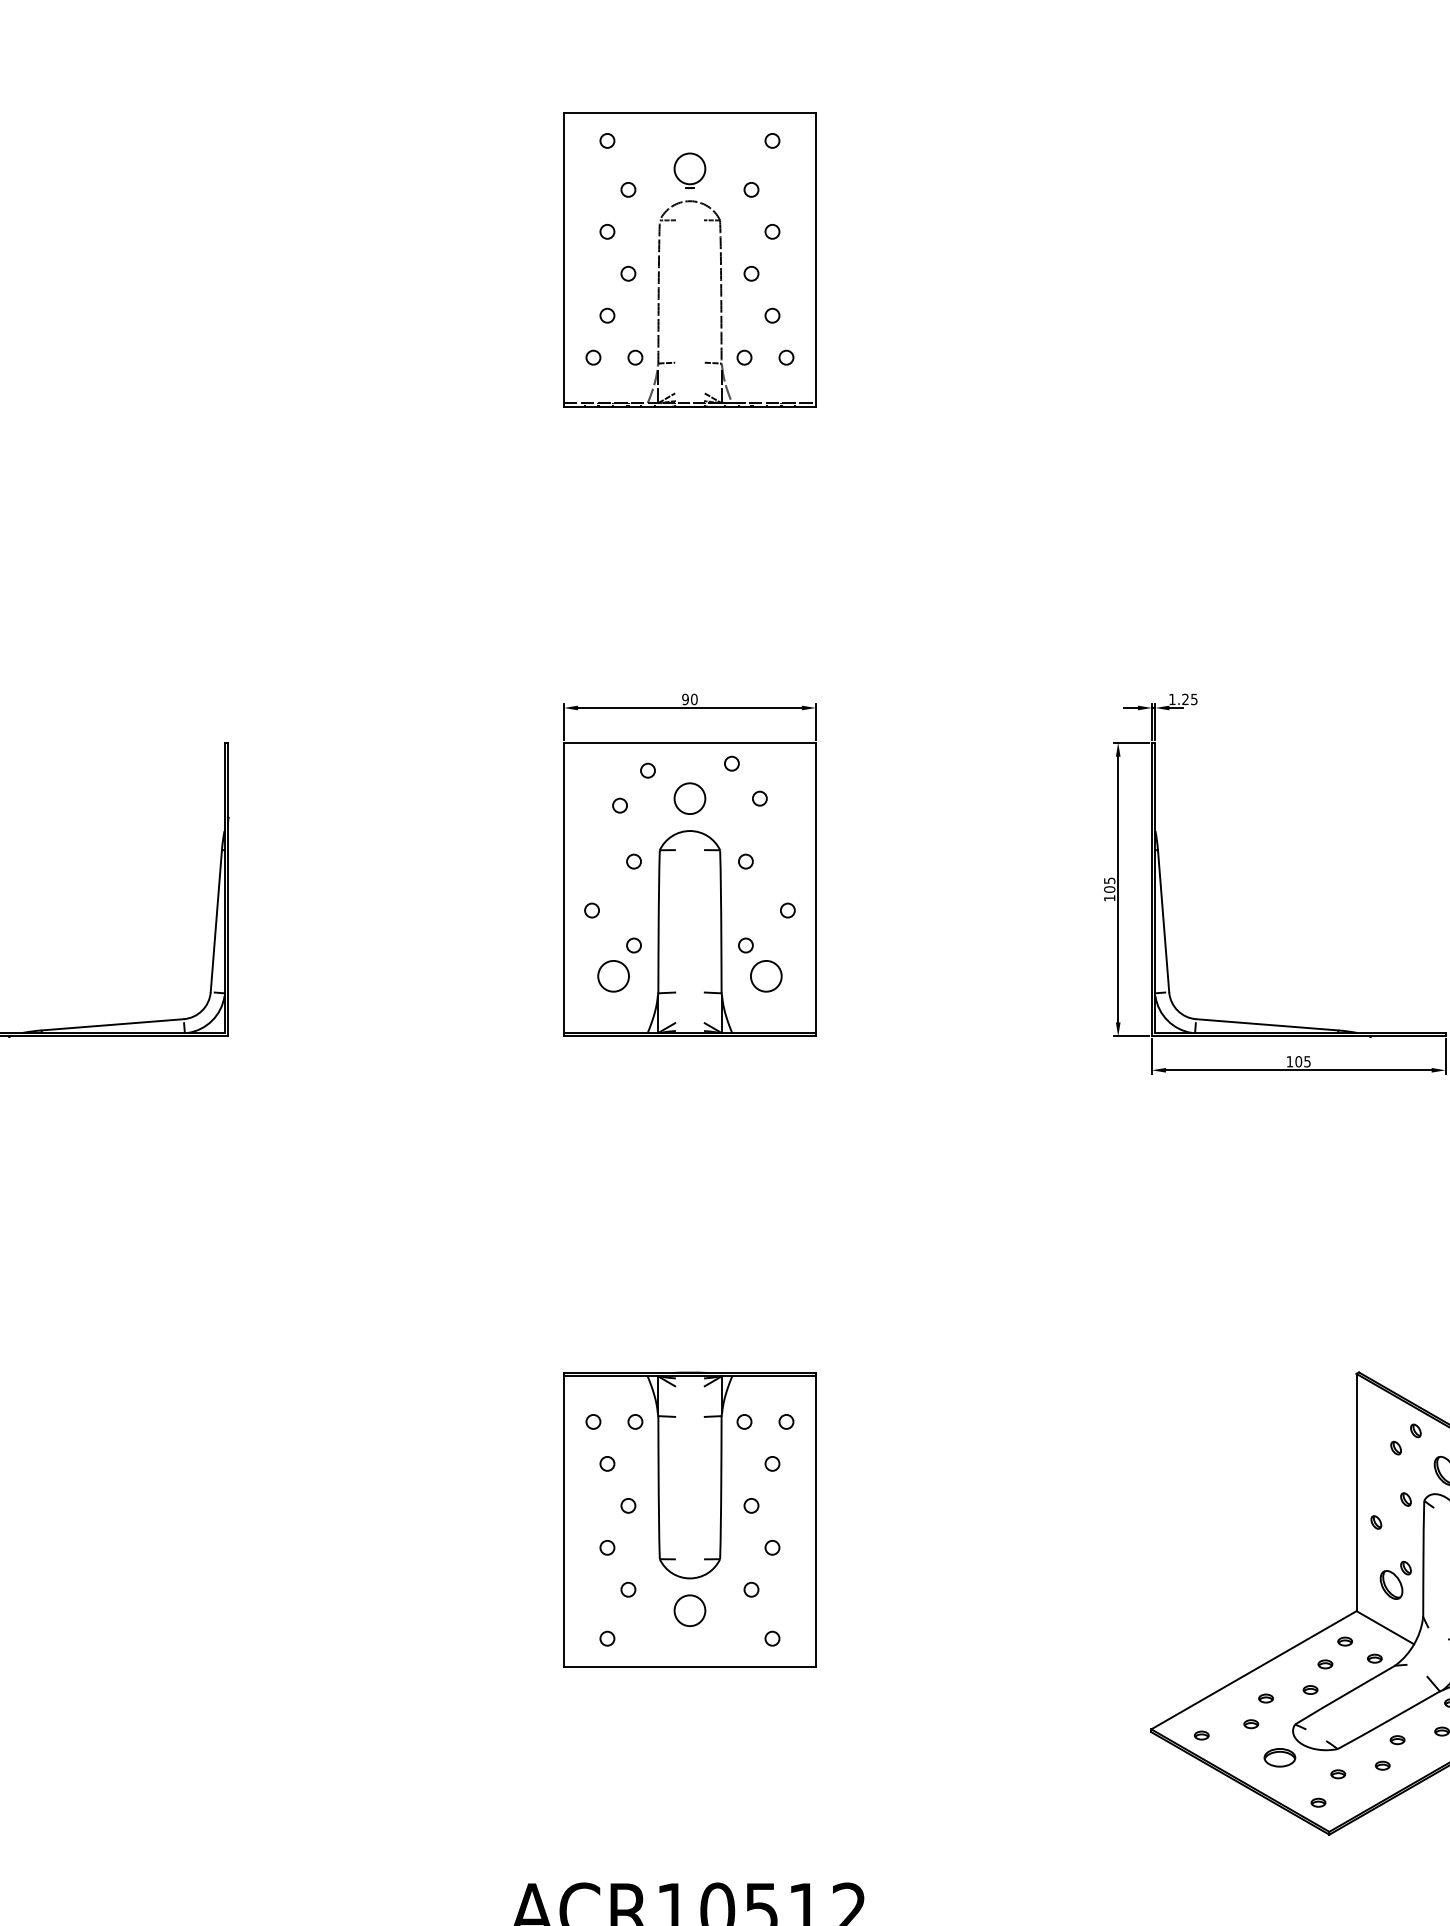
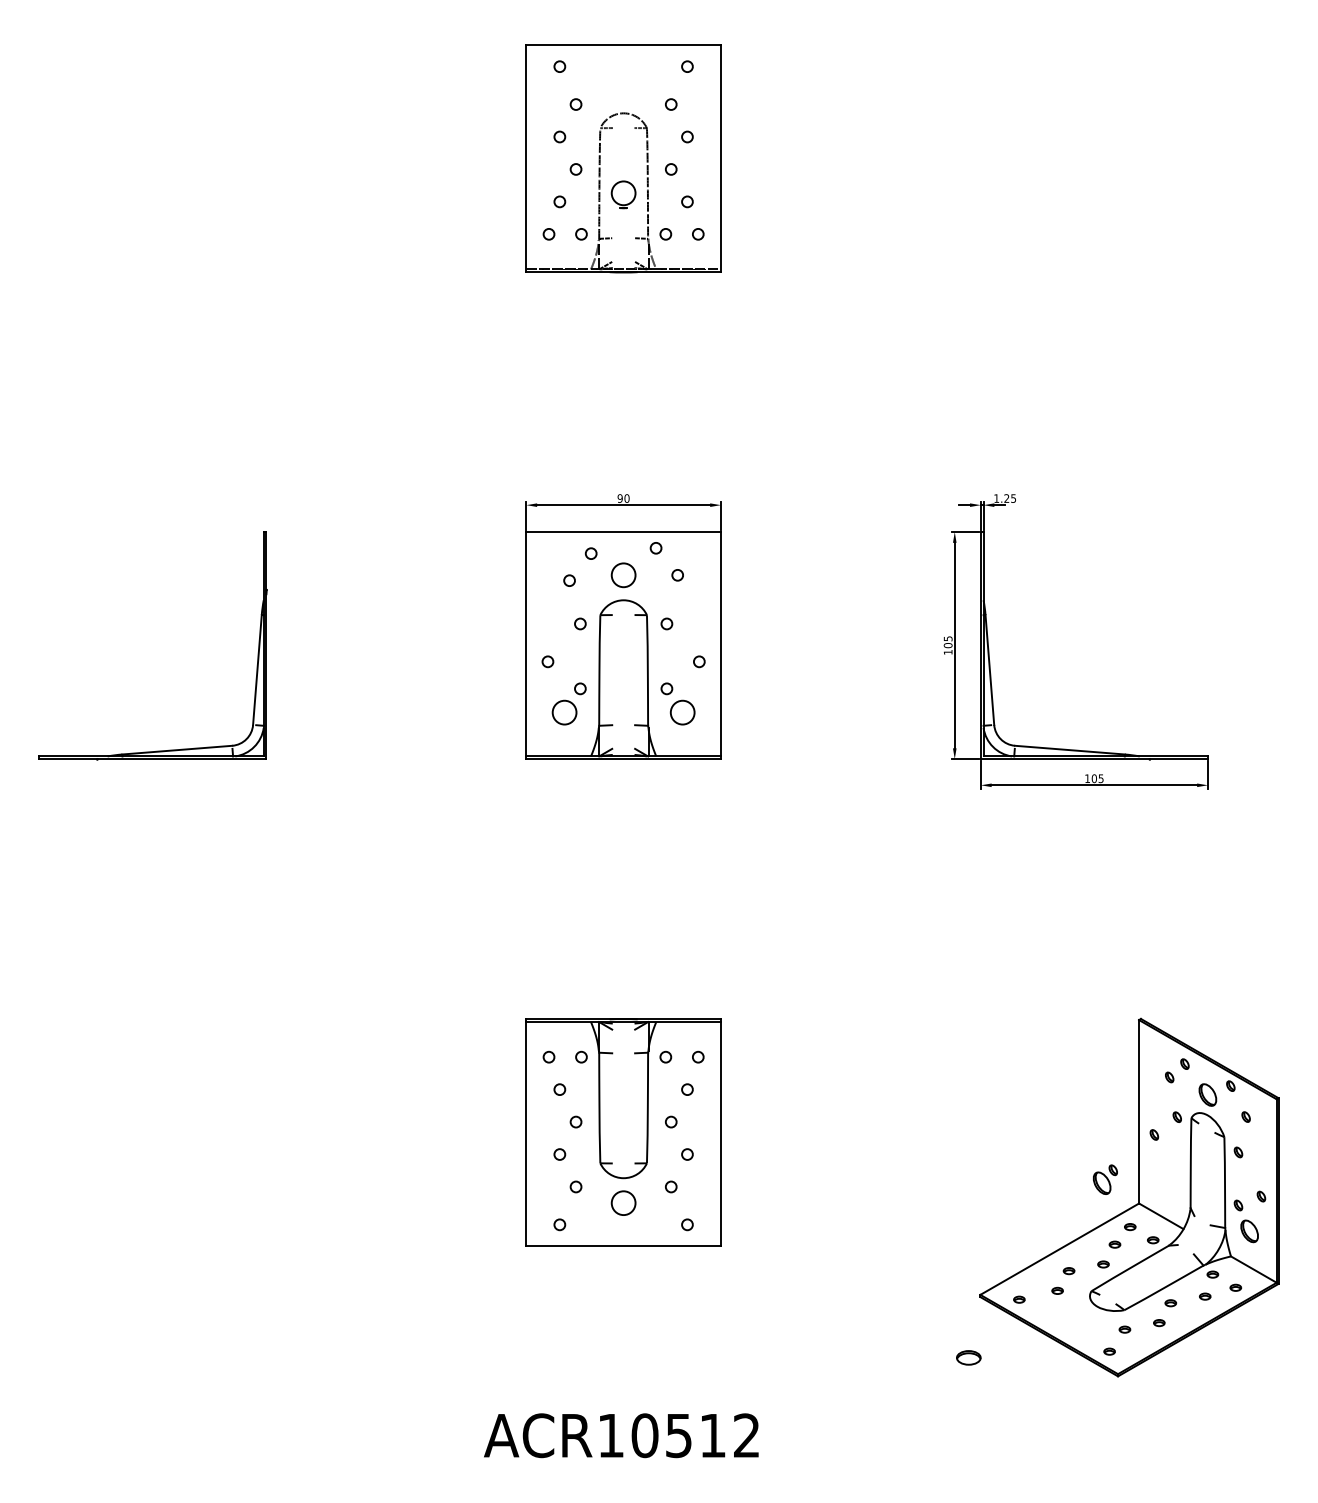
part: (689, 170) -> (623, 194), moved
part: (1395, 1580) -> (1105, 1179), moved
part: (1279, 1757) -> (968, 1357), moved

